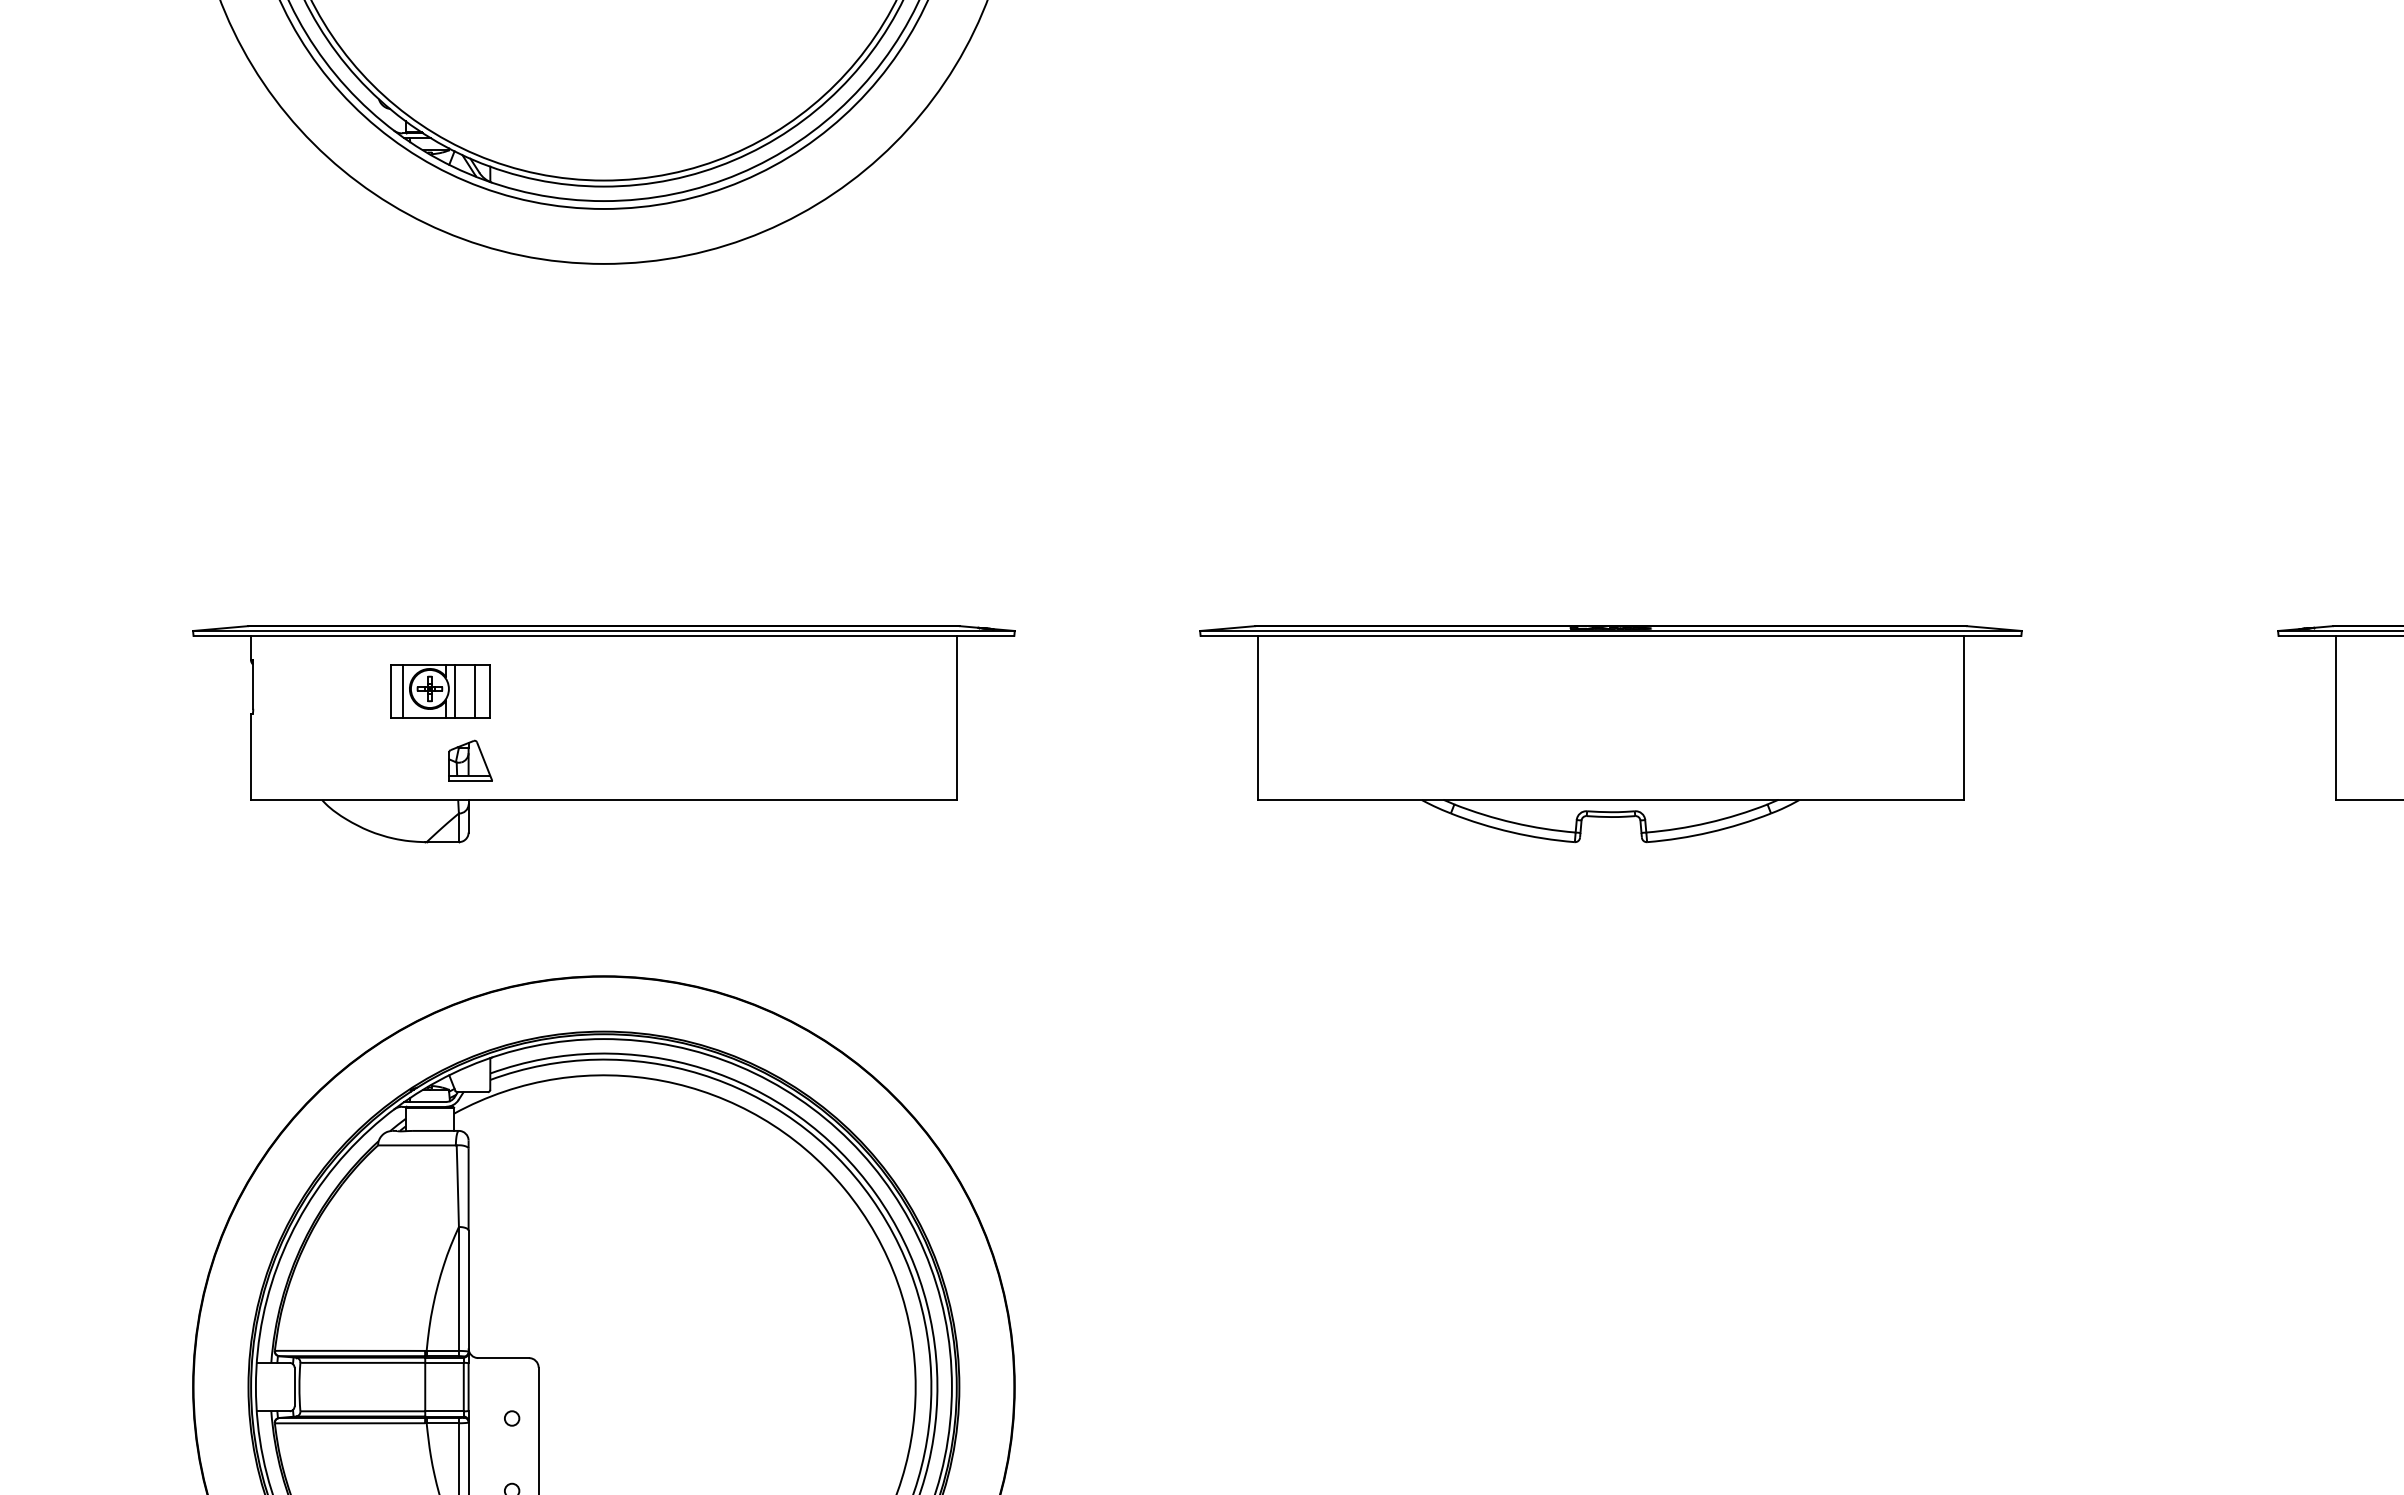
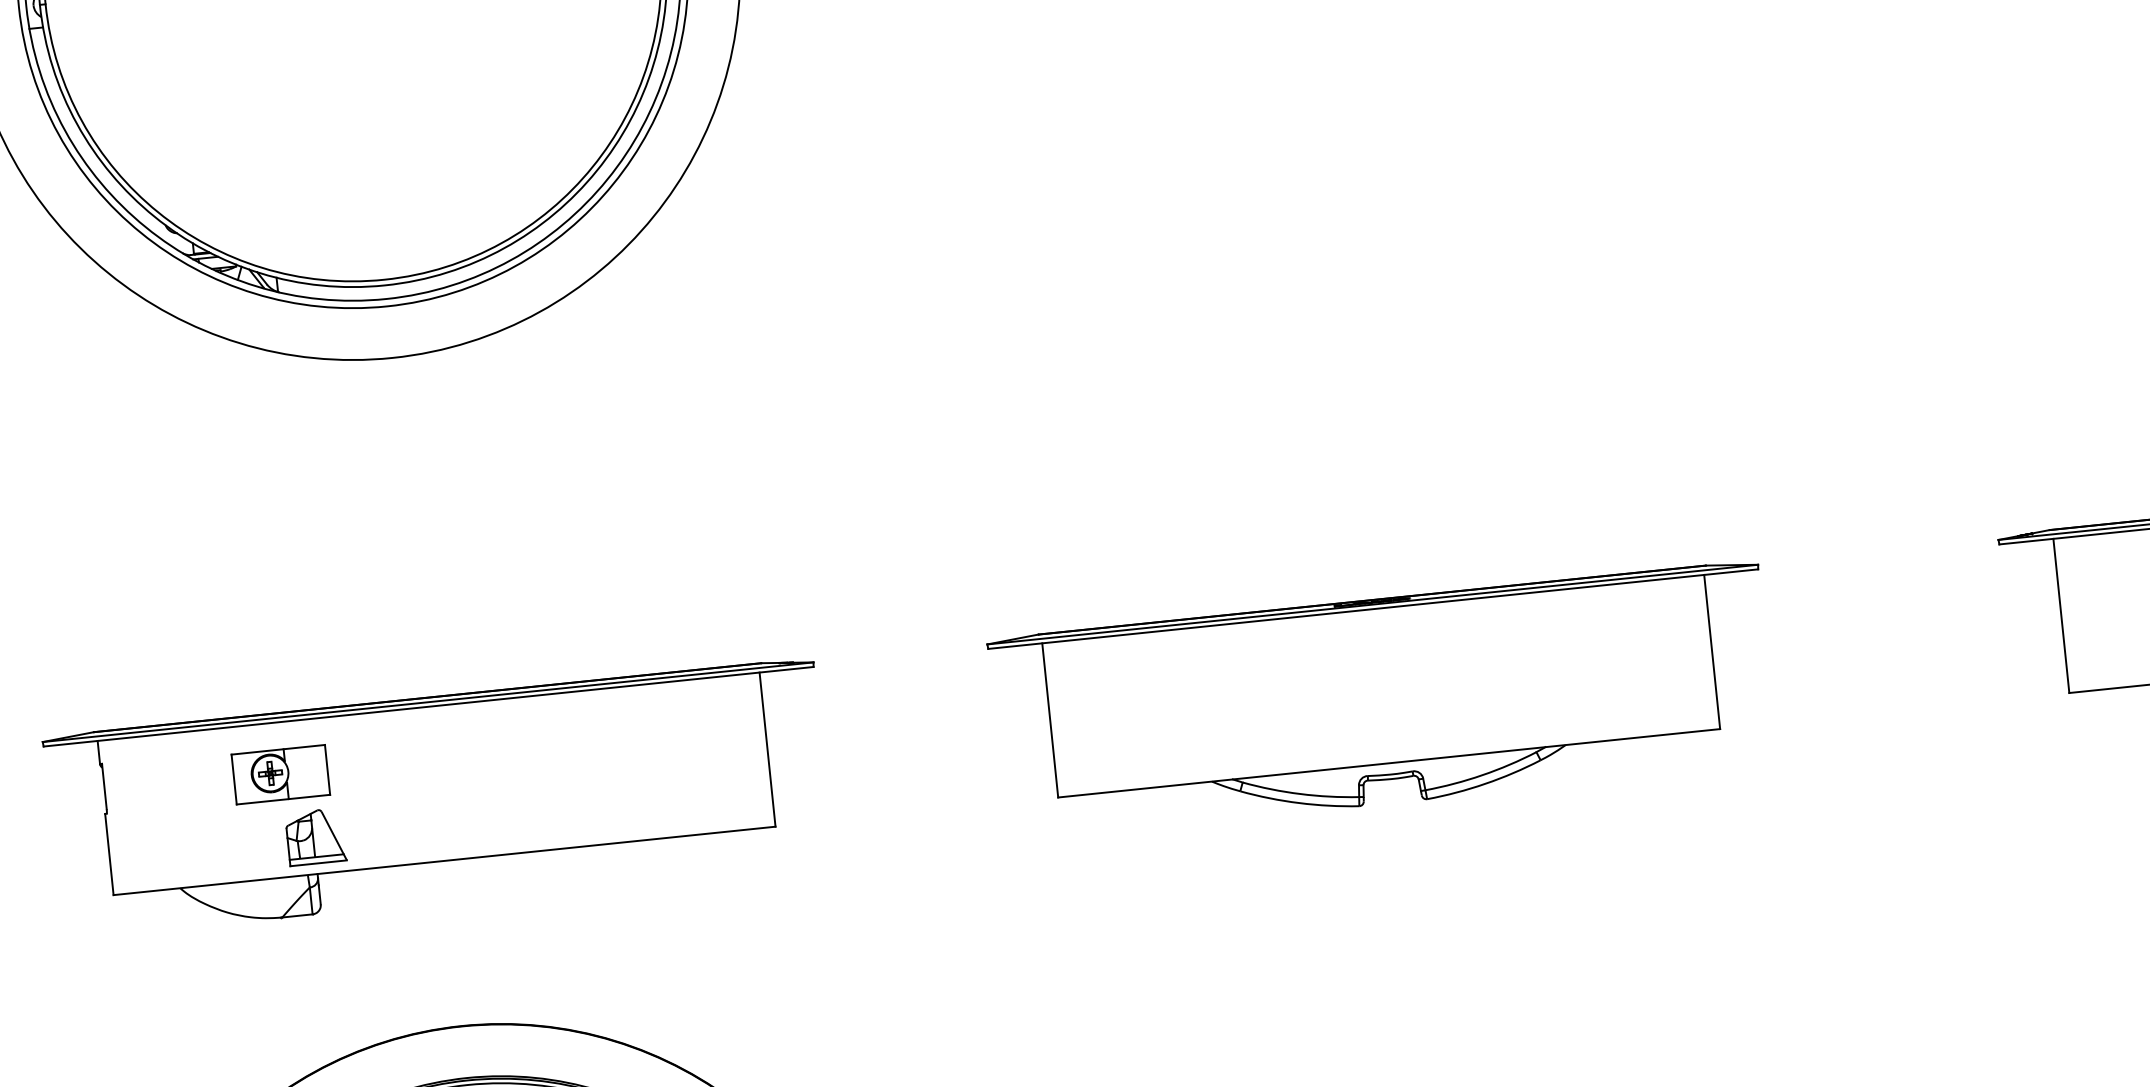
line: (402, 691) -> (245, 778), removed
line: (454, 691) -> (293, 773), removed
line: (475, 691) -> (313, 771), removed
part: (470, 760) -> (315, 836), size x1.4

